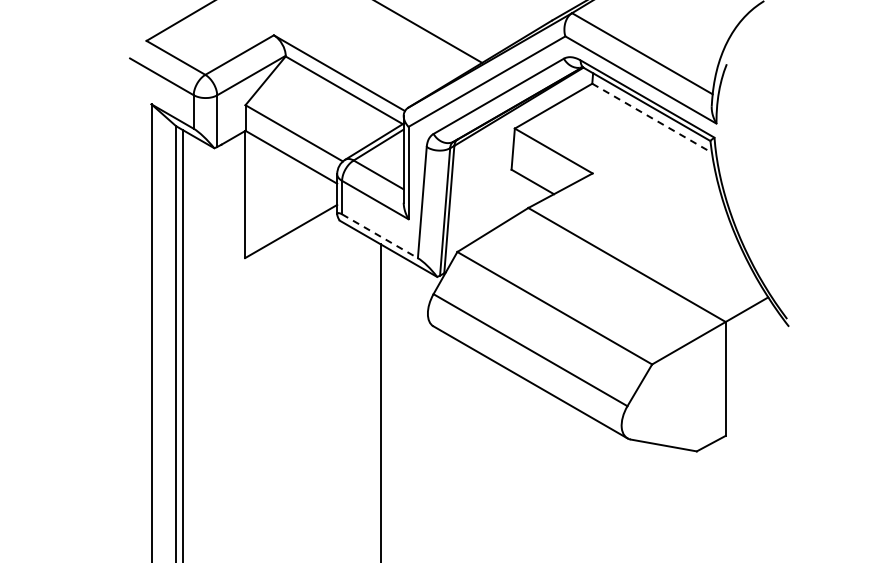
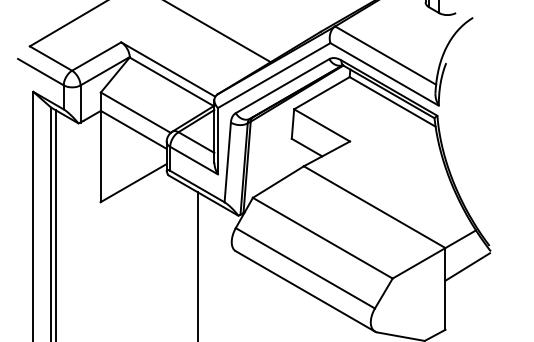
line: (652, 118) -> (392, 102), dashed -> solid
line: (380, 236) -> (197, 186), dashed -> solid
line: (756, 348) -> (467, 267), added

